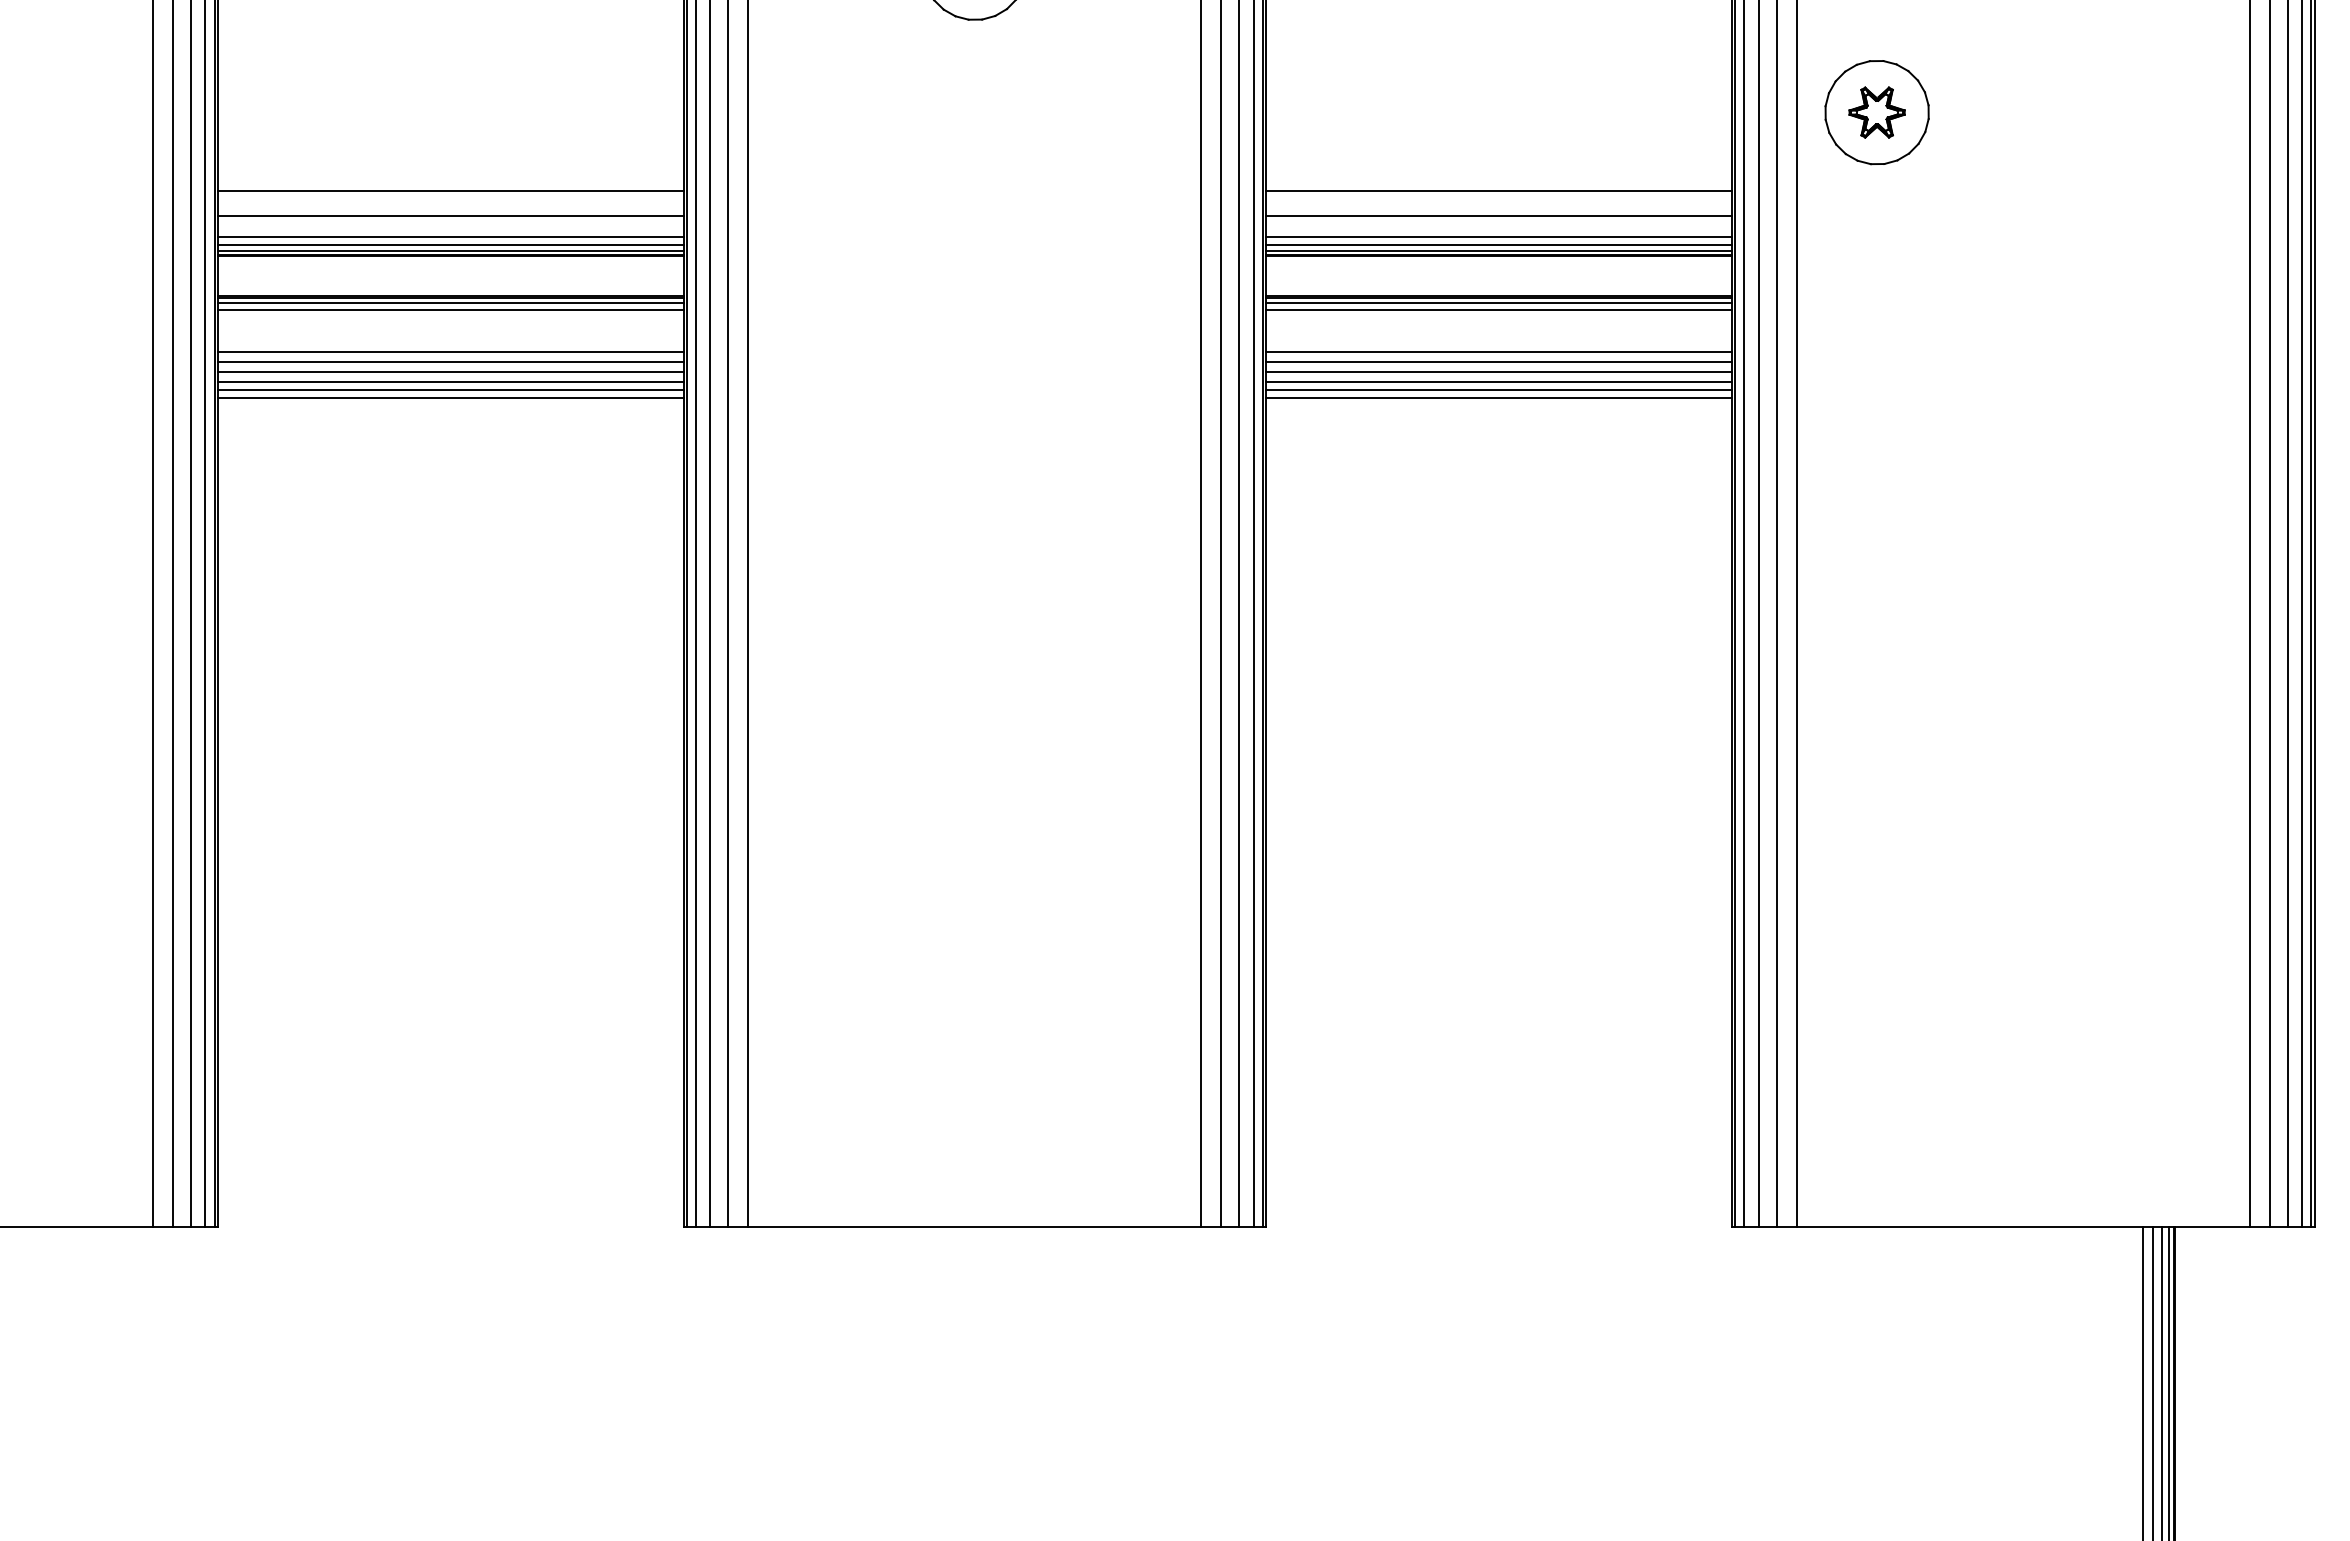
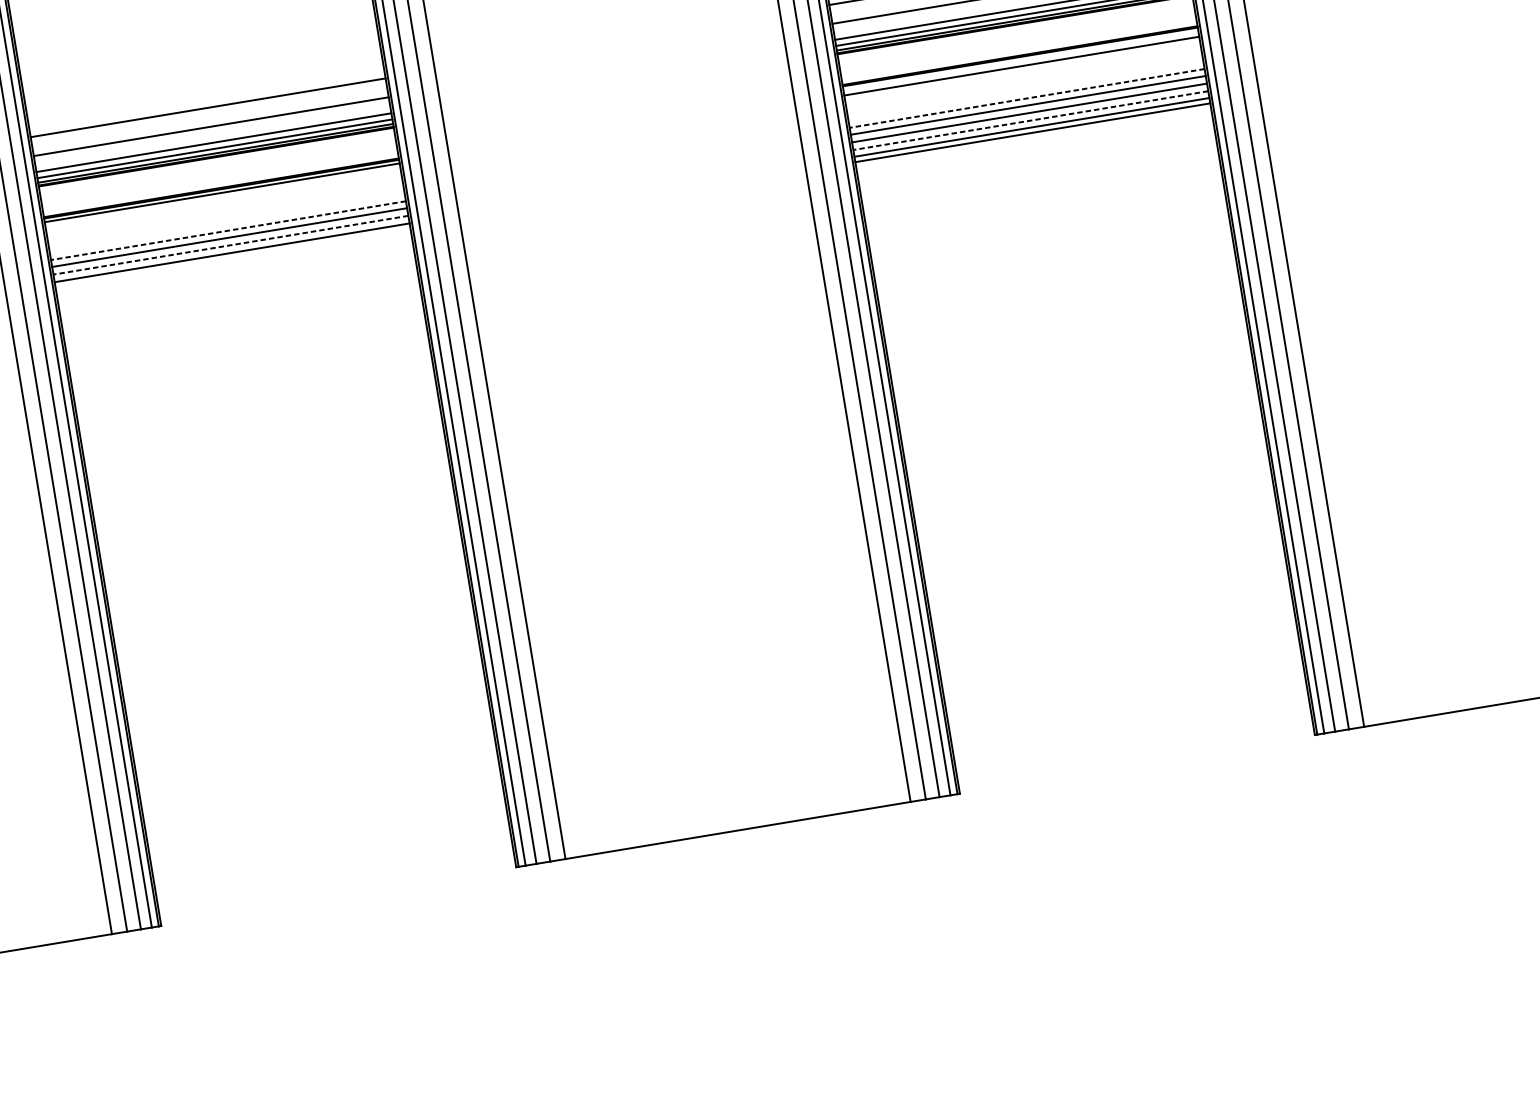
line: (1499, 302) -> (1021, 60), removed
line: (450, 310) -> (222, 198), removed
line: (450, 352) -> (228, 230), solid -> dashed
line: (1499, 352) -> (1027, 98), solid -> dashed
line: (450, 371) -> (230, 245), solid -> dashed
line: (1499, 381) -> (1031, 120), solid -> dashed
line: (450, 390) -> (233, 259), removed
line: (450, 397) -> (233, 265), removed

